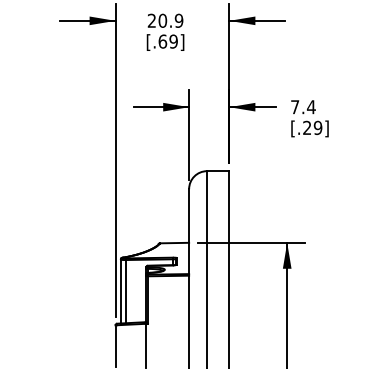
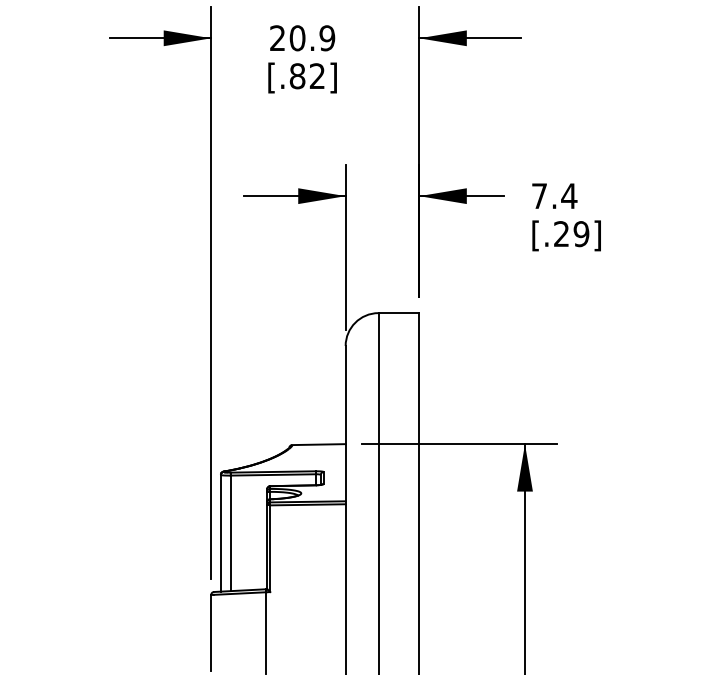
text: (167, 41) -> (306, 76), [.69] -> [.82]

